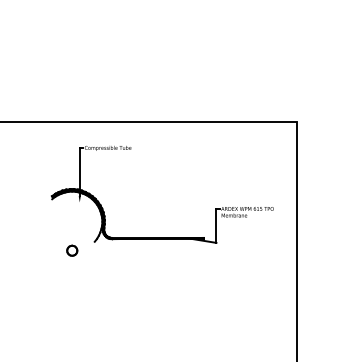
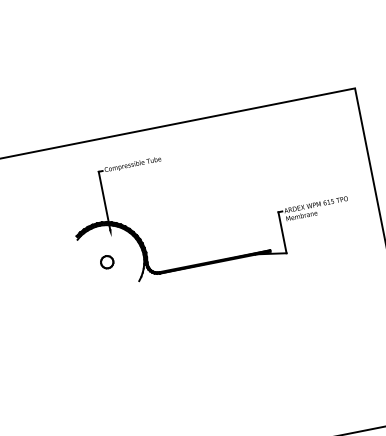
part: (72, 250) -> (107, 261), moved

